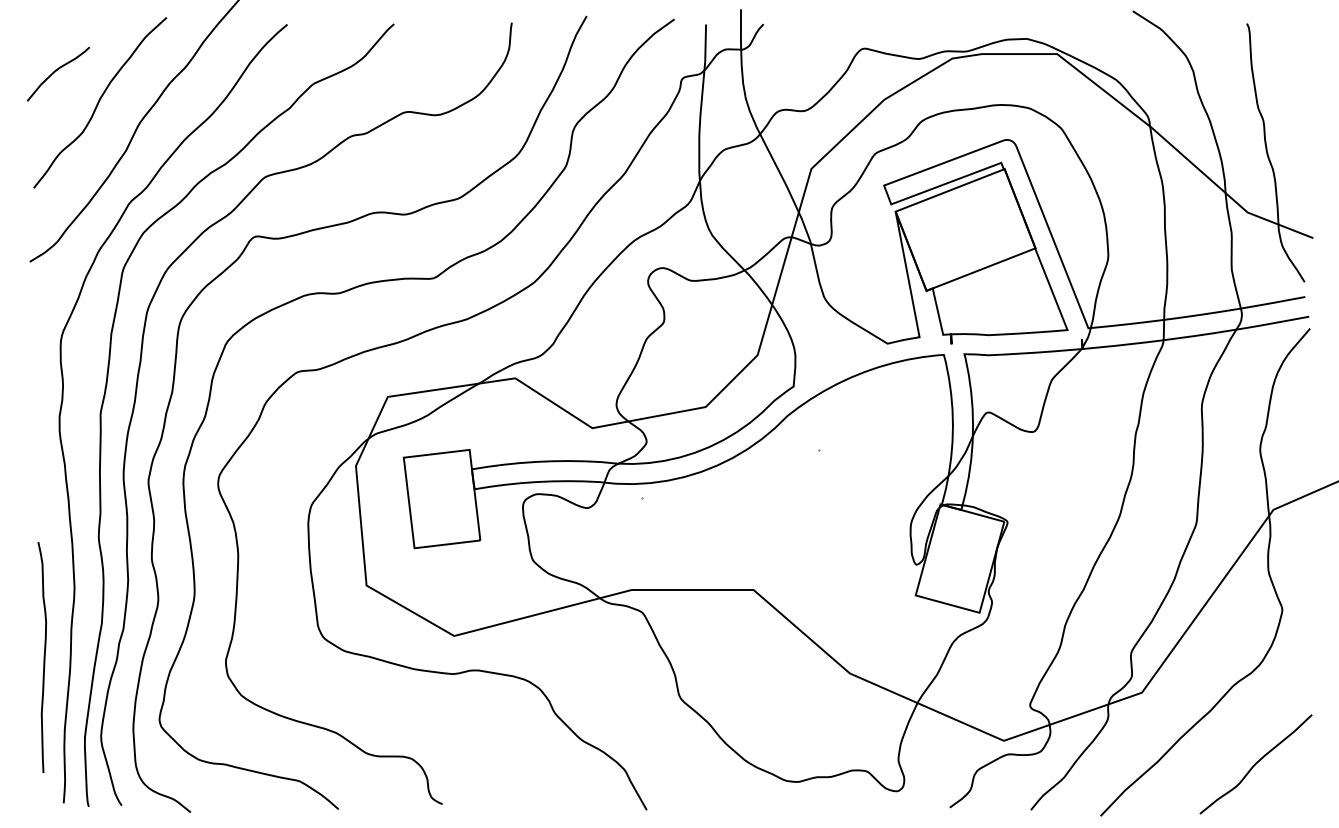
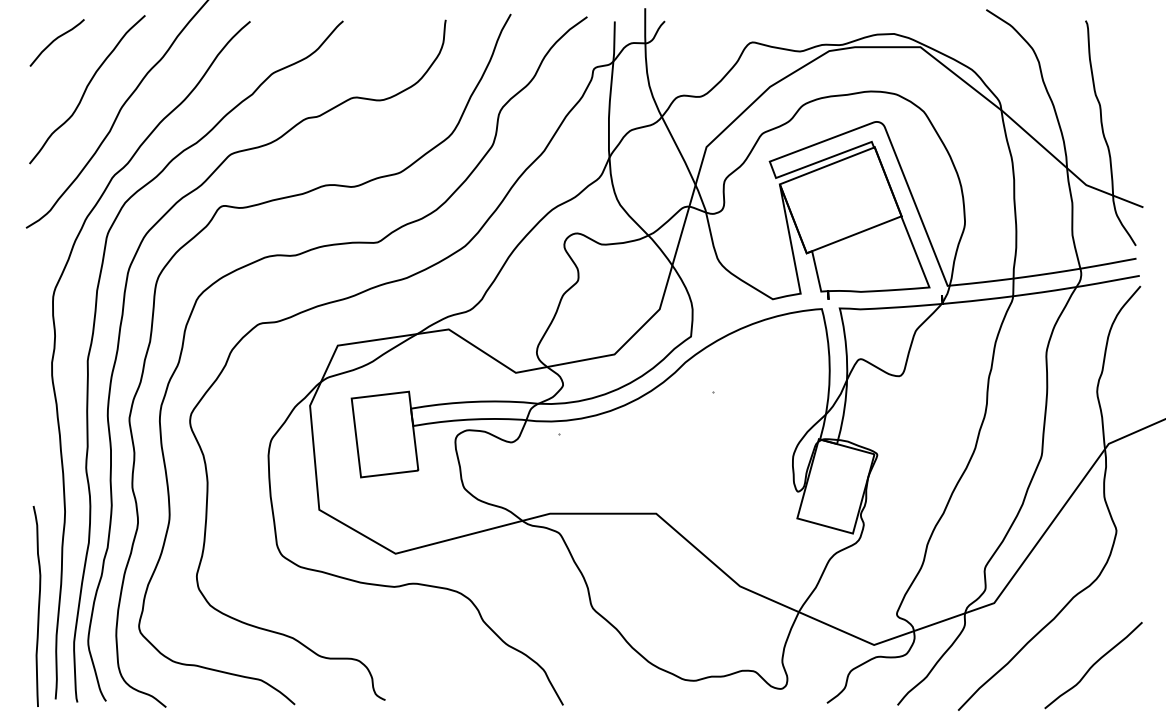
curve: (56, 71) -> (55, 40), moved
curve: (43, 657) -> (38, 606), moved

